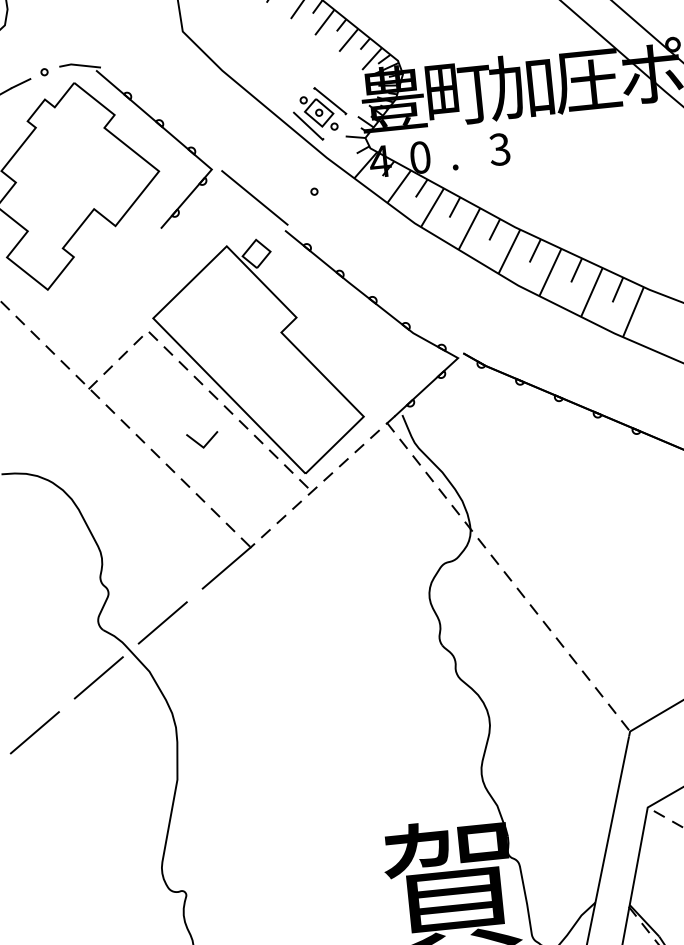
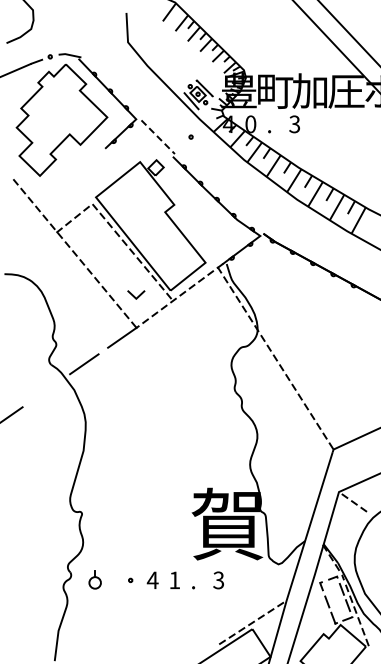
line: (255, 198) -> (158, 137), solid -> dashed
line: (199, 442) -> (134, 295), moved
line: (99, 677) -> (46, 390), removed

